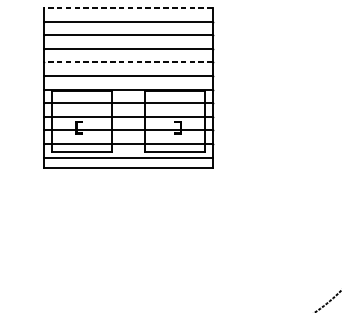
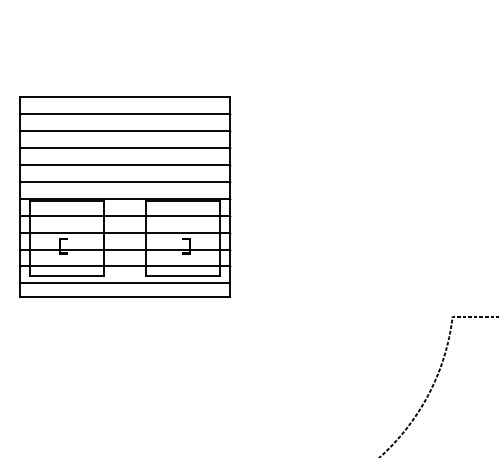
line: (128, 8) -> (124, 97), dashed -> solid
line: (128, 62) -> (124, 164), dashed -> solid

